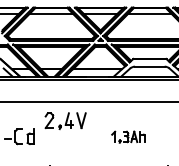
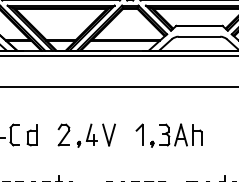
part: (65, 120) -> (86, 134), moved
part: (128, 137) -> (169, 136), size x1.43

